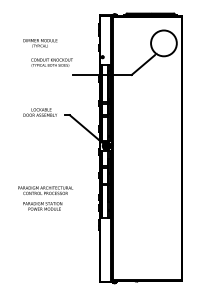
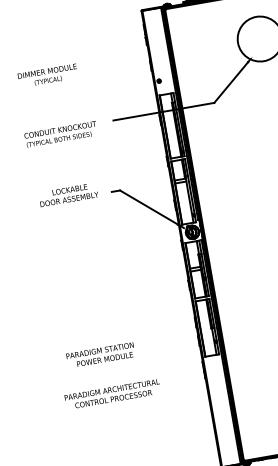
text: (51, 62) -> (60, 134), moved
text: (45, 190) -> (112, 394), moved

